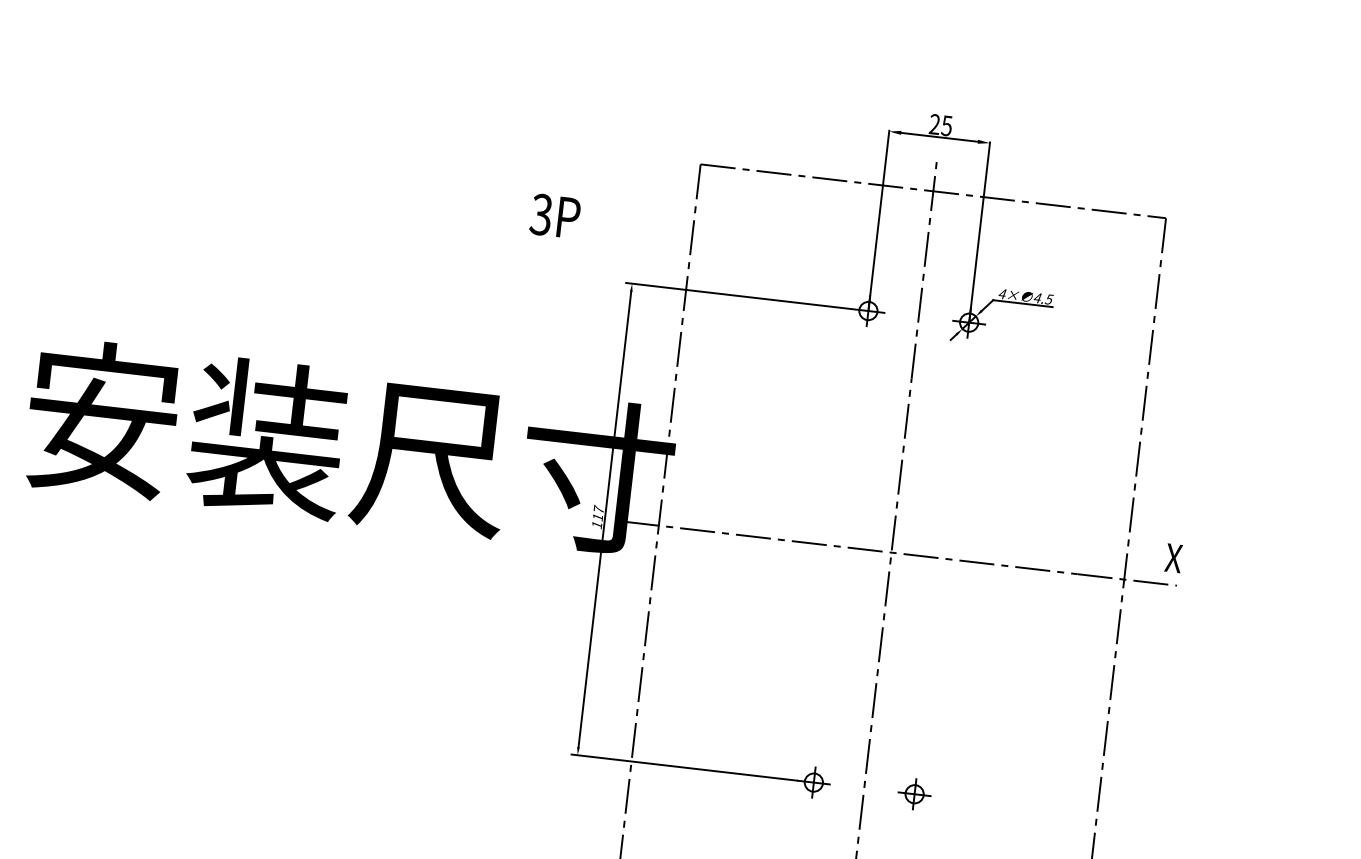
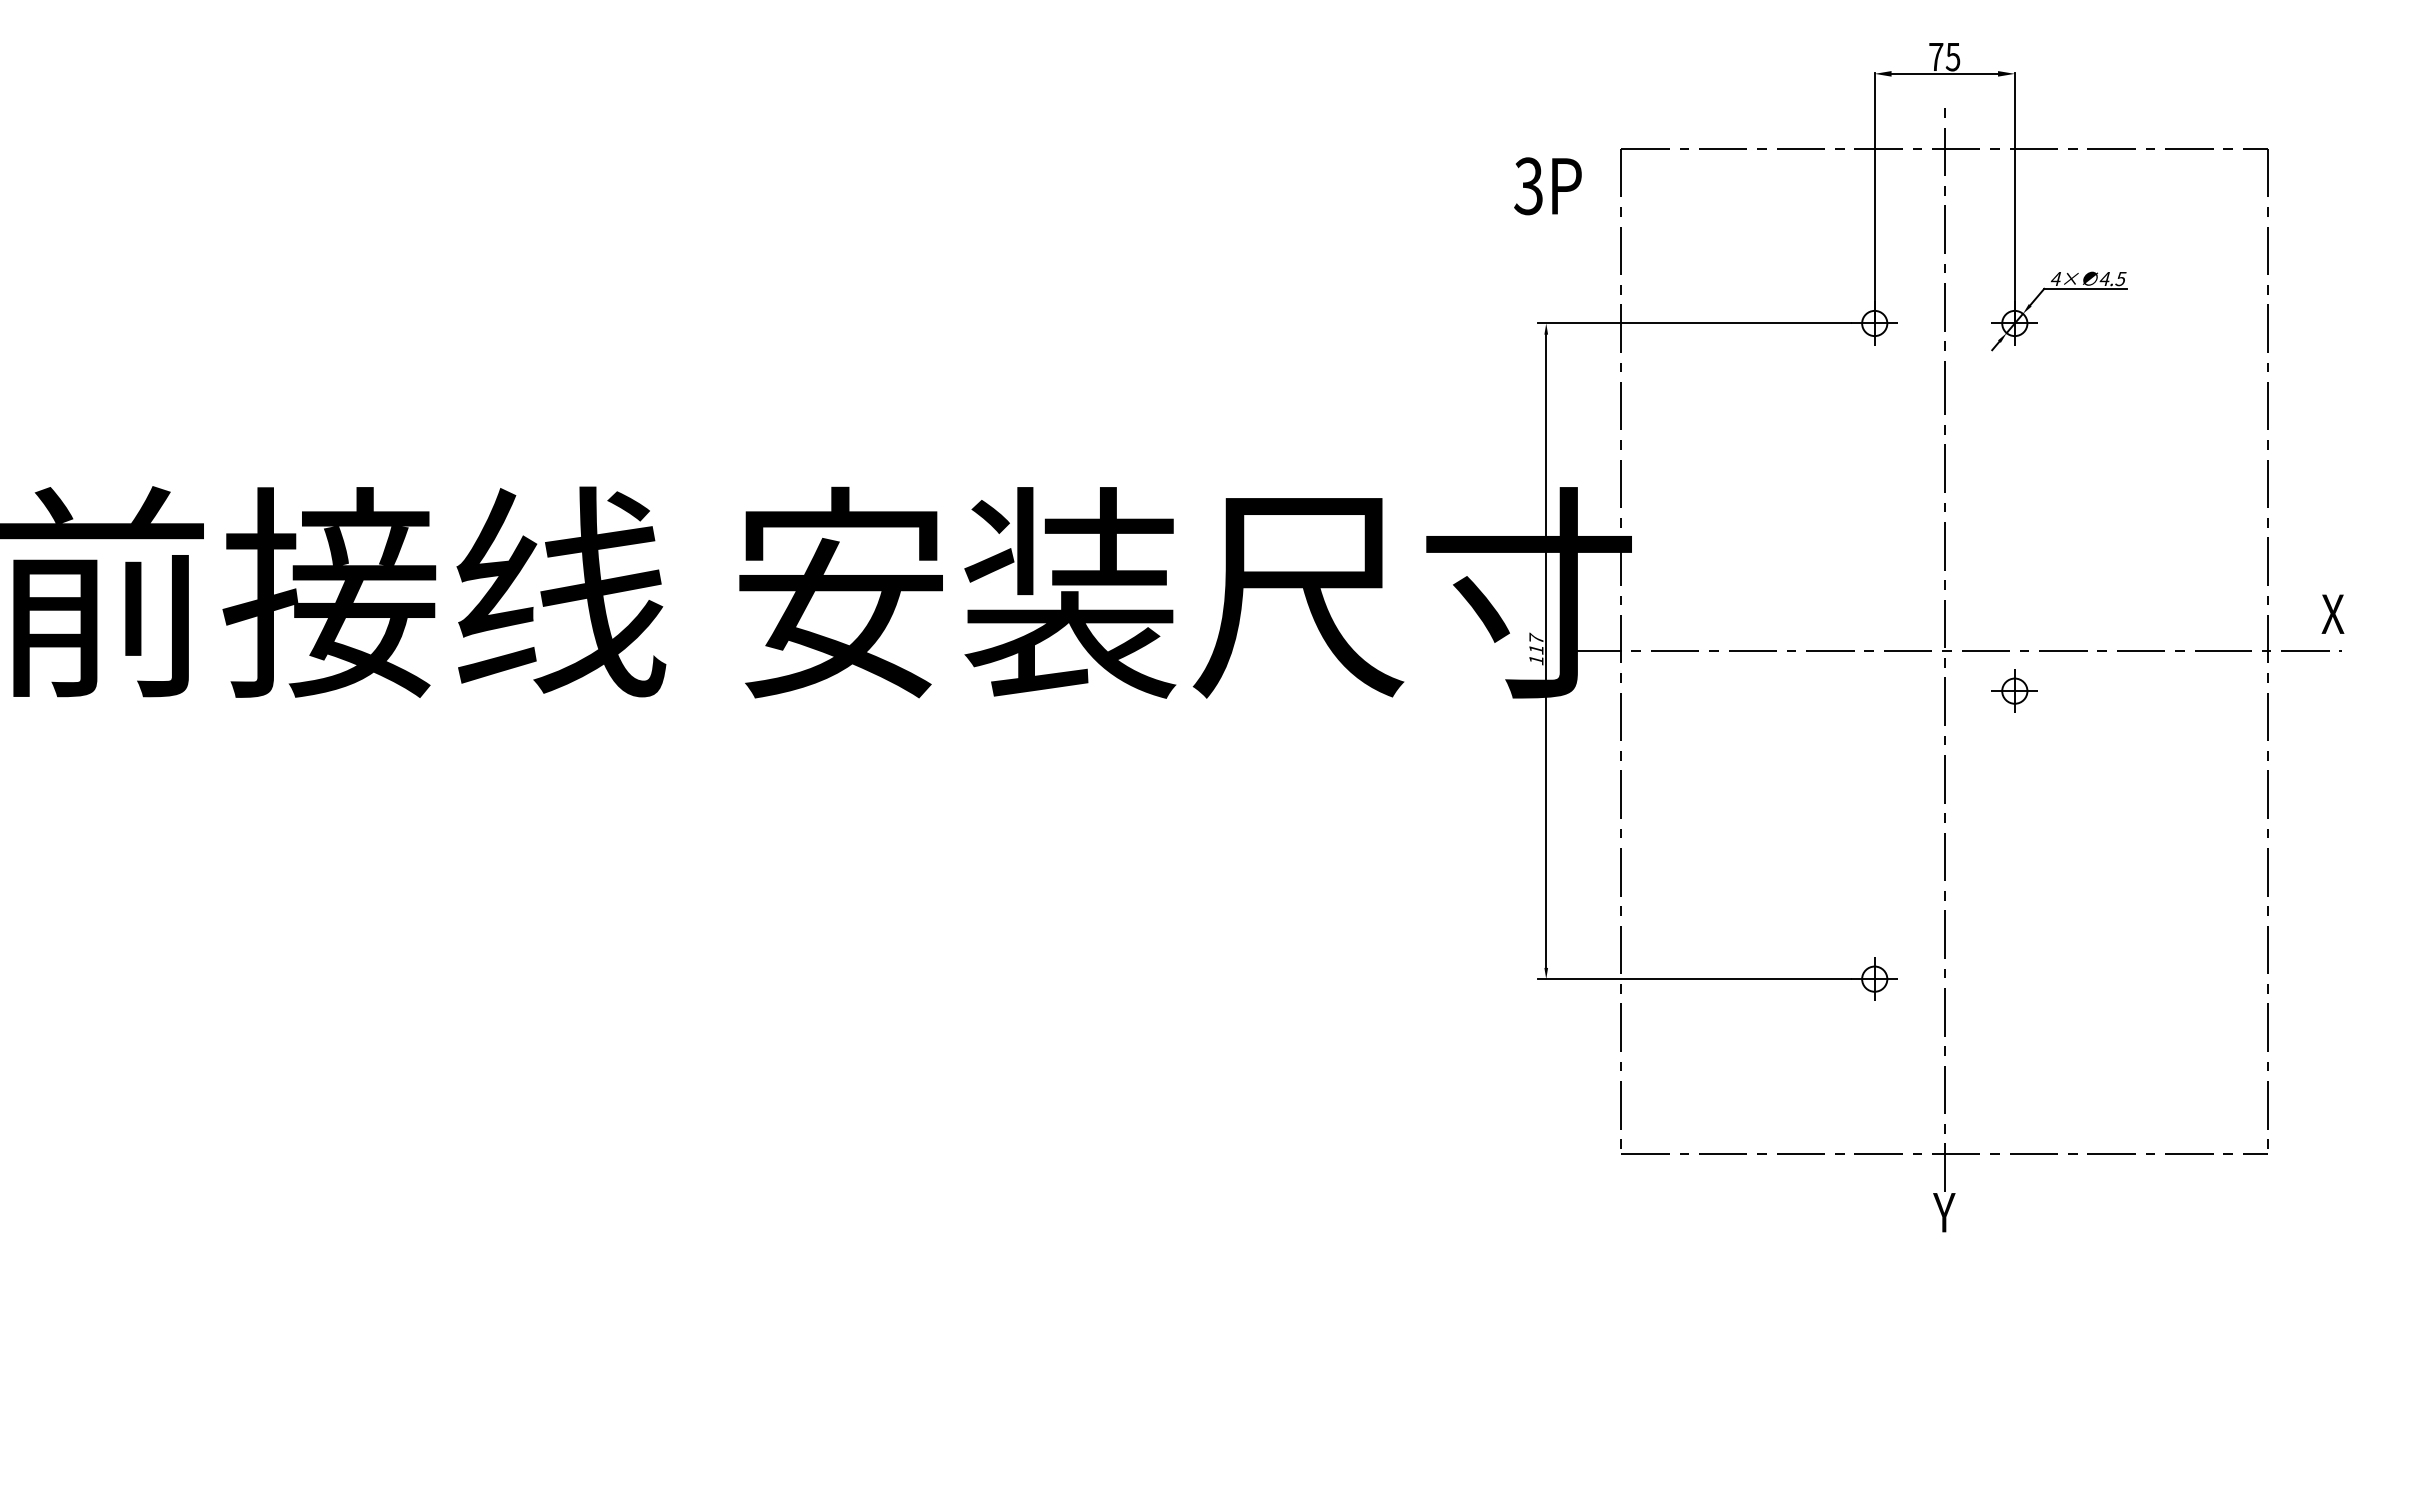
text: (935, 124) -> (1936, 56), 25 -> 75
text: (554, 216) -> (1547, 186), moved
part: (914, 793) -> (2014, 690), moved

